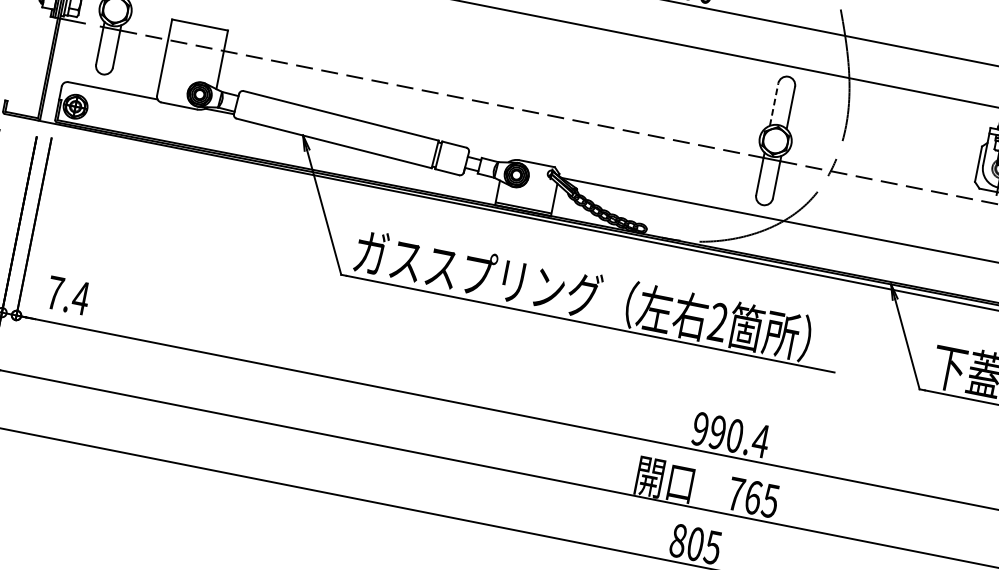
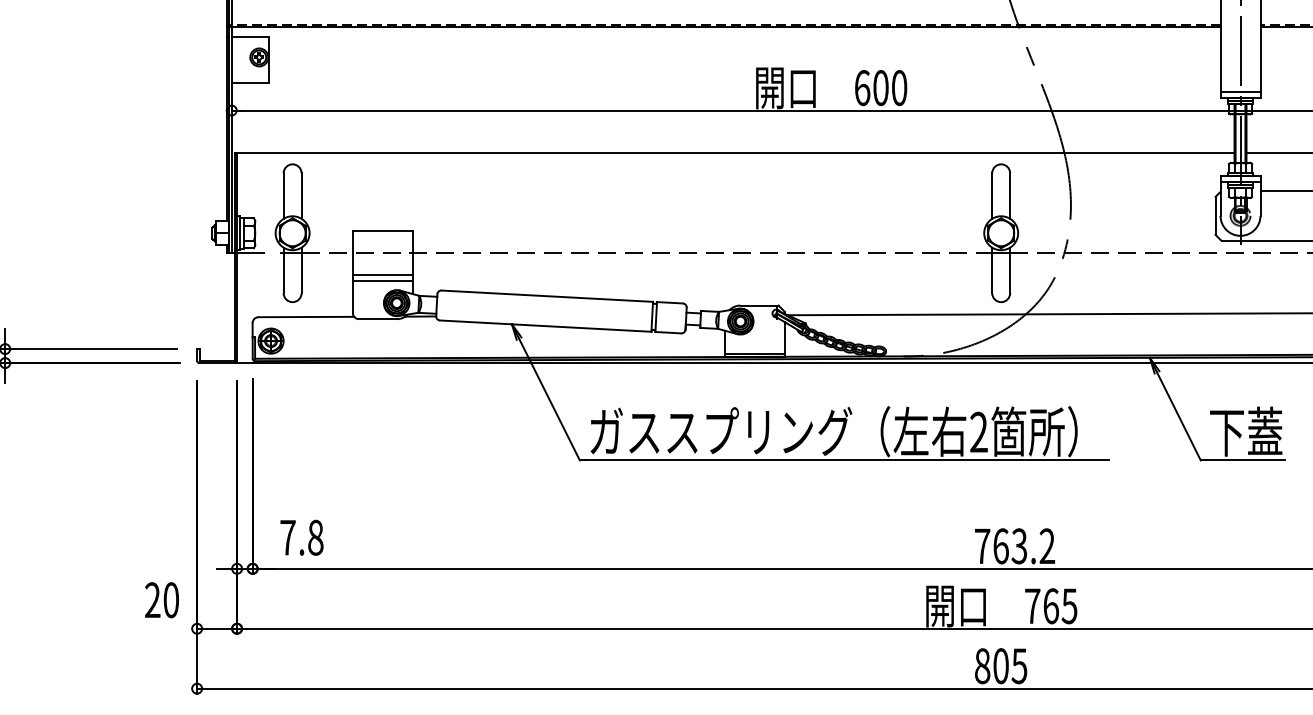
line: (191, 66) -> (382, 275), added
line: (190, 71) -> (382, 281), added
line: (774, 105) -> (992, 196), dashed -> solid
text: (80, 297) -> (315, 537), 7.4 -> 7.8
text: (730, 435) -> (1014, 546), 990.4 -> 763.2

